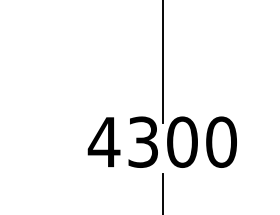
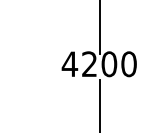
text: (142, 142) -> (89, 64), 4300 -> 4200

